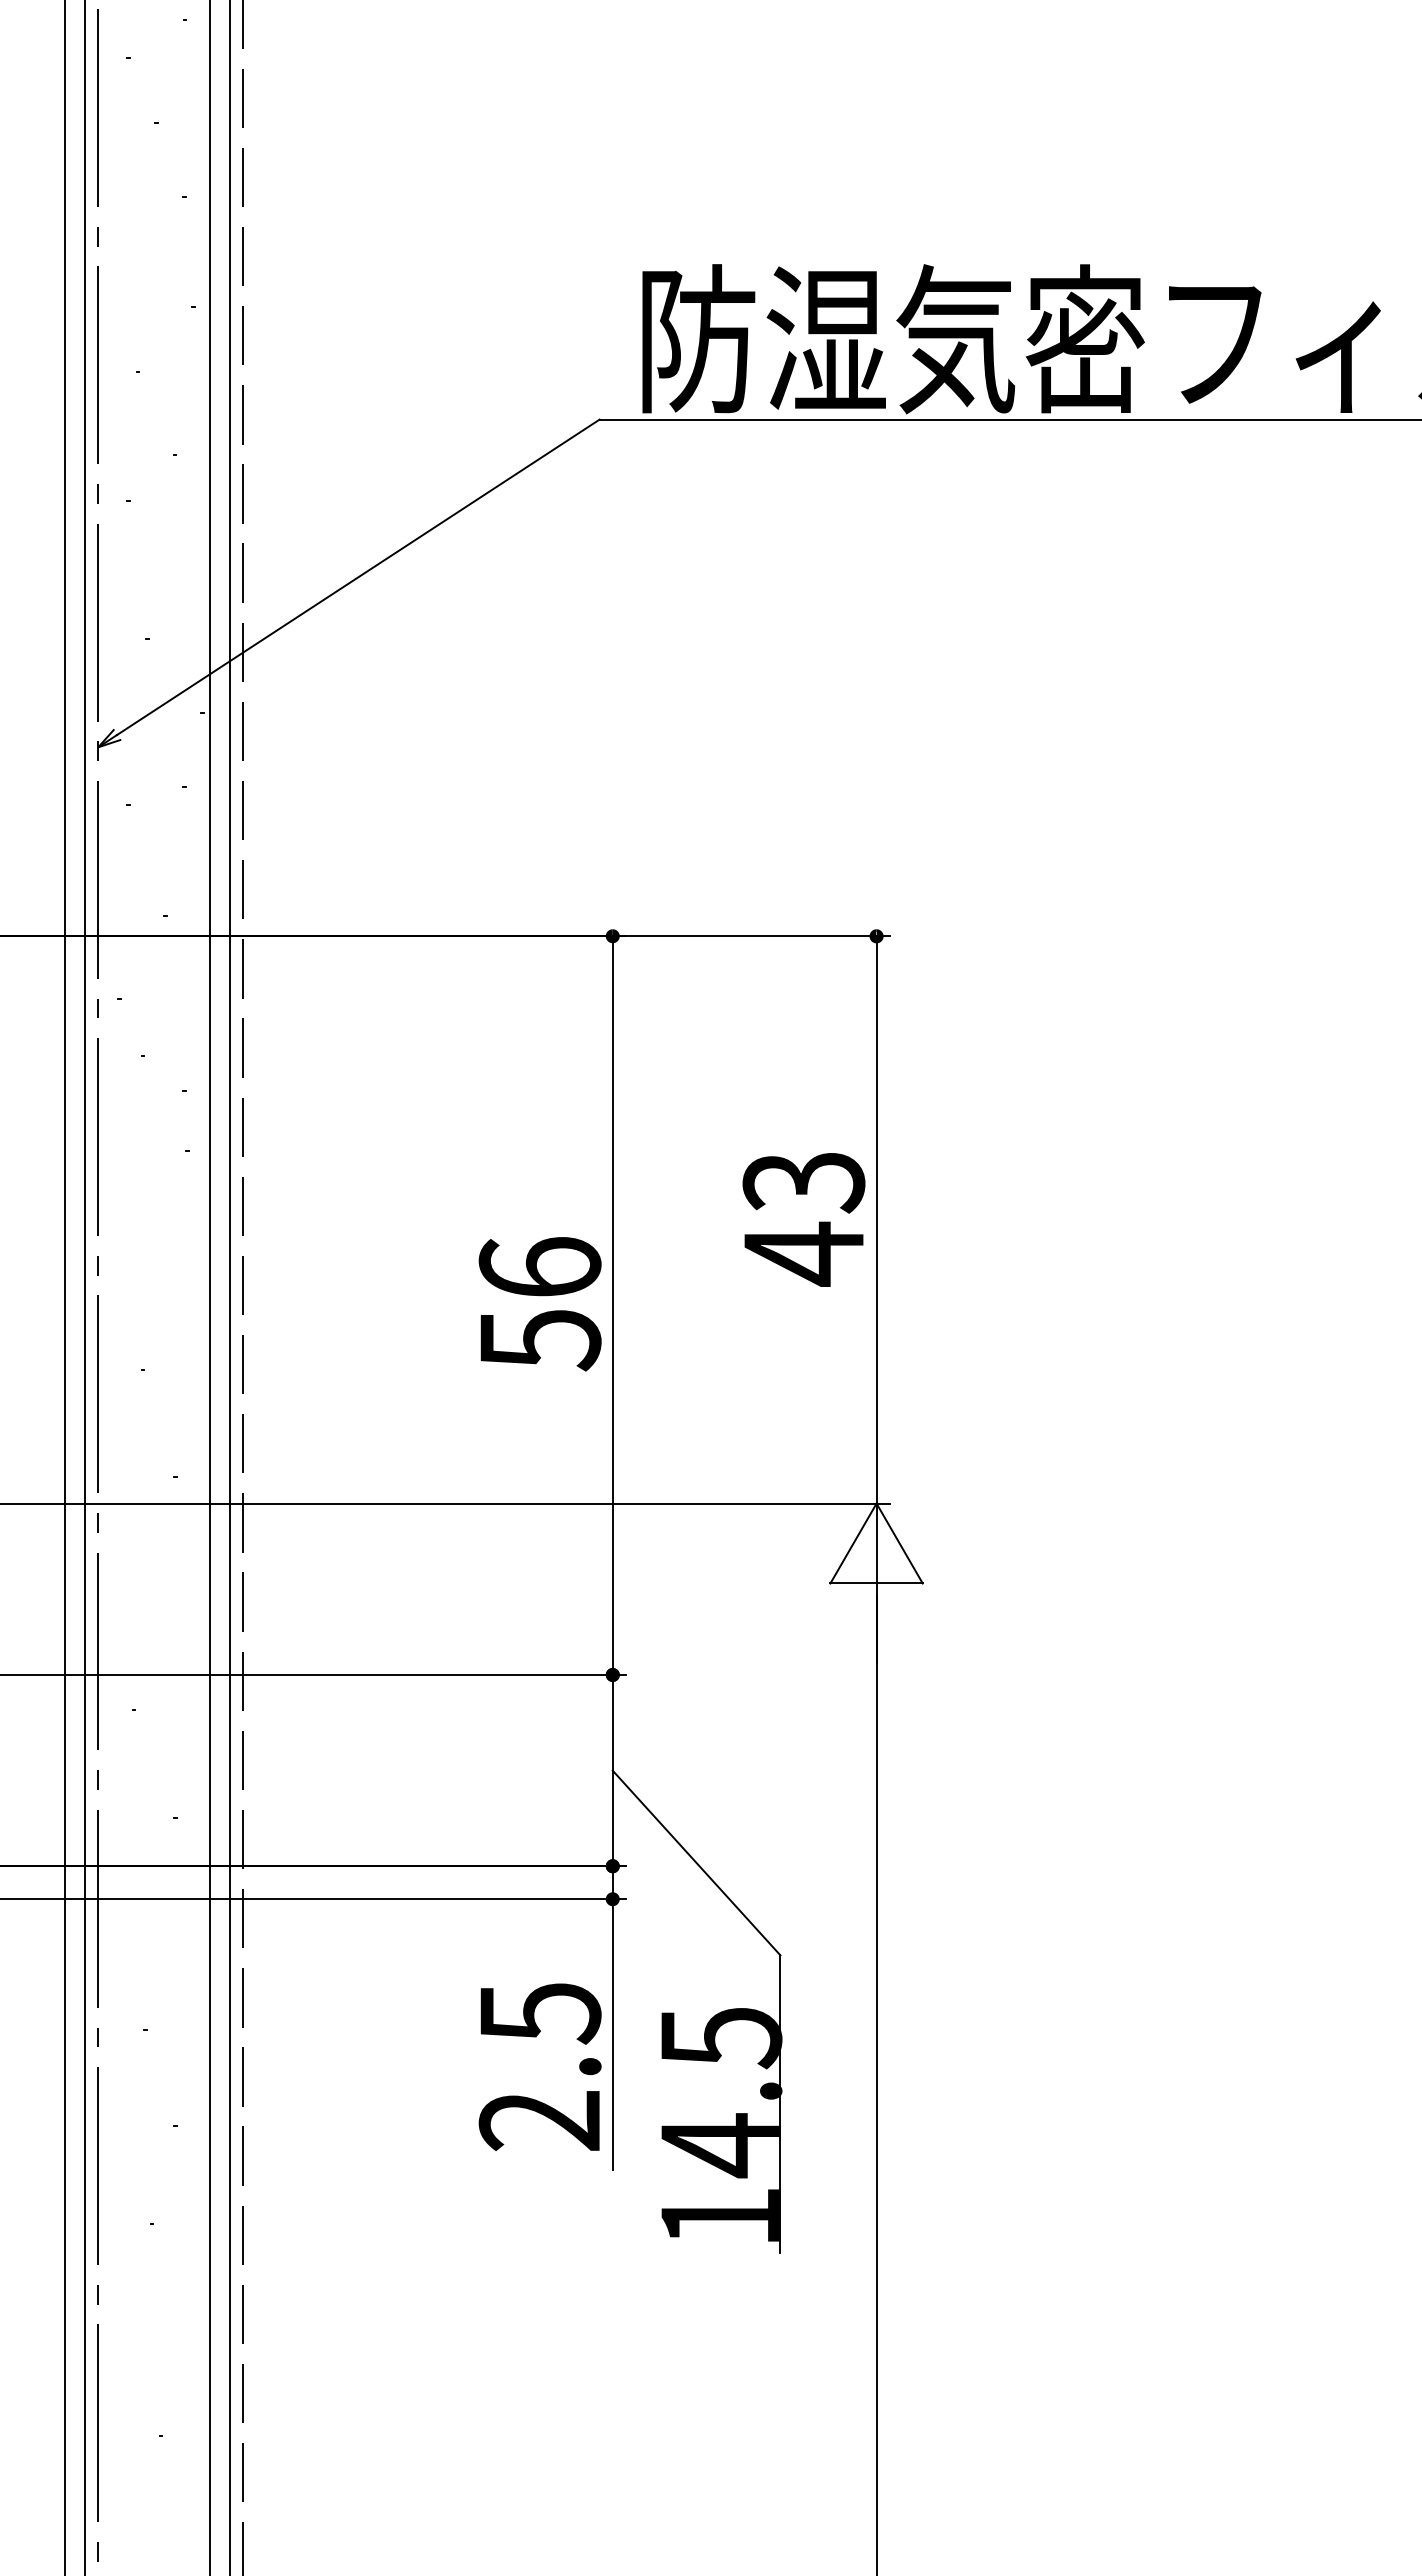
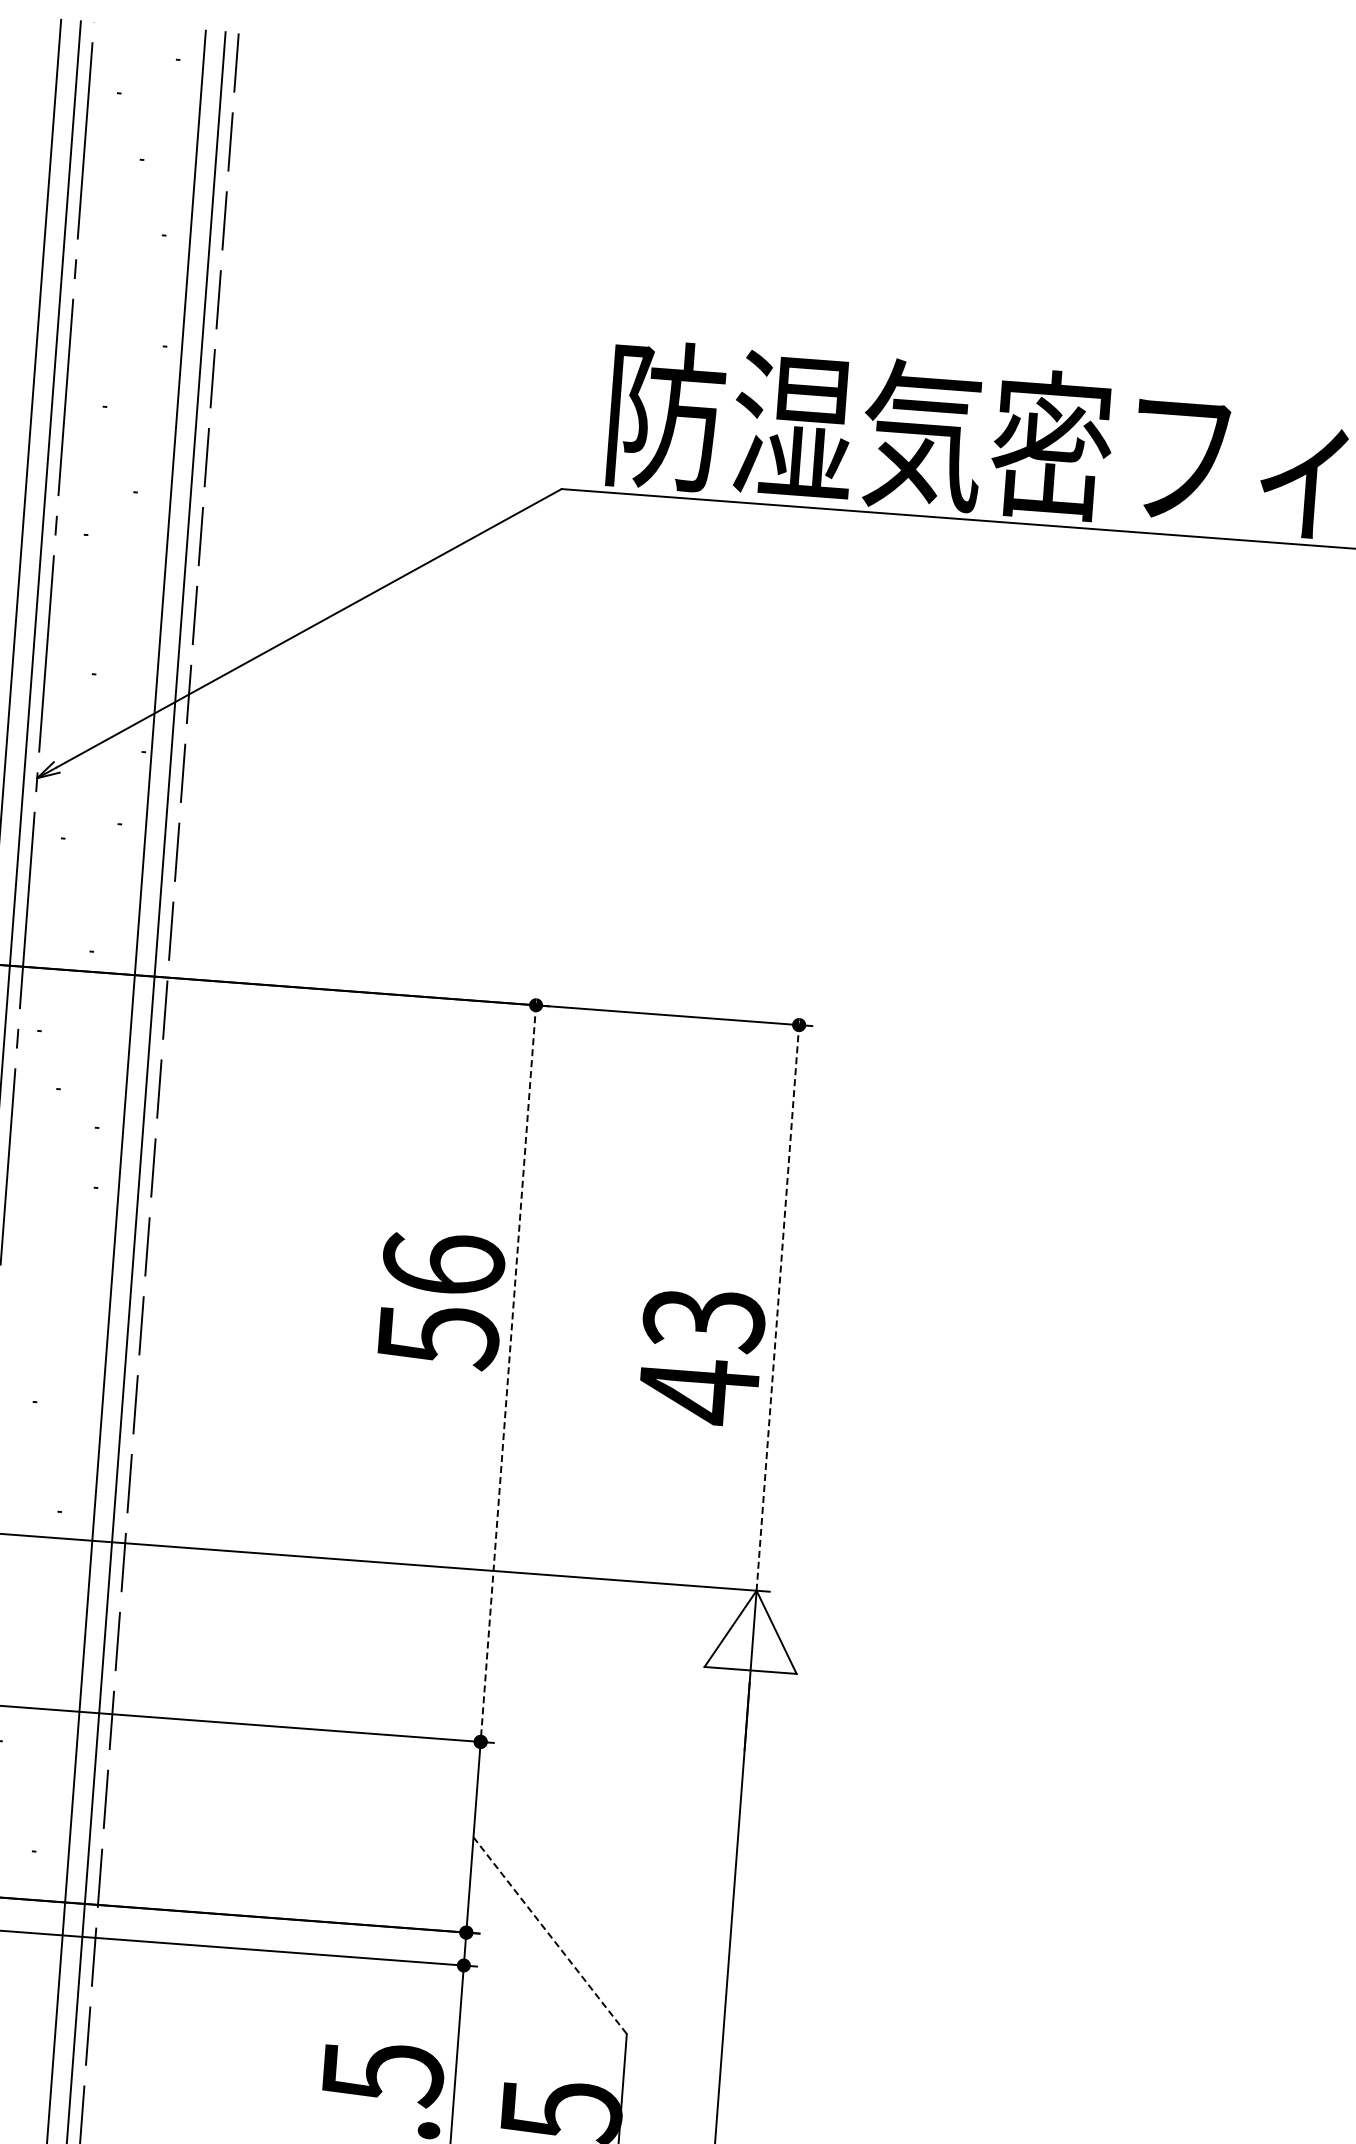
text: (803, 1219) -> (700, 1356), moved
line: (876, 1219) -> (777, 1307), solid -> dashed
text: (539, 1304) -> (440, 1301), moved
line: (612, 1306) -> (508, 1374), solid -> dashed
line: (696, 1863) -> (550, 1936), solid -> dashed

